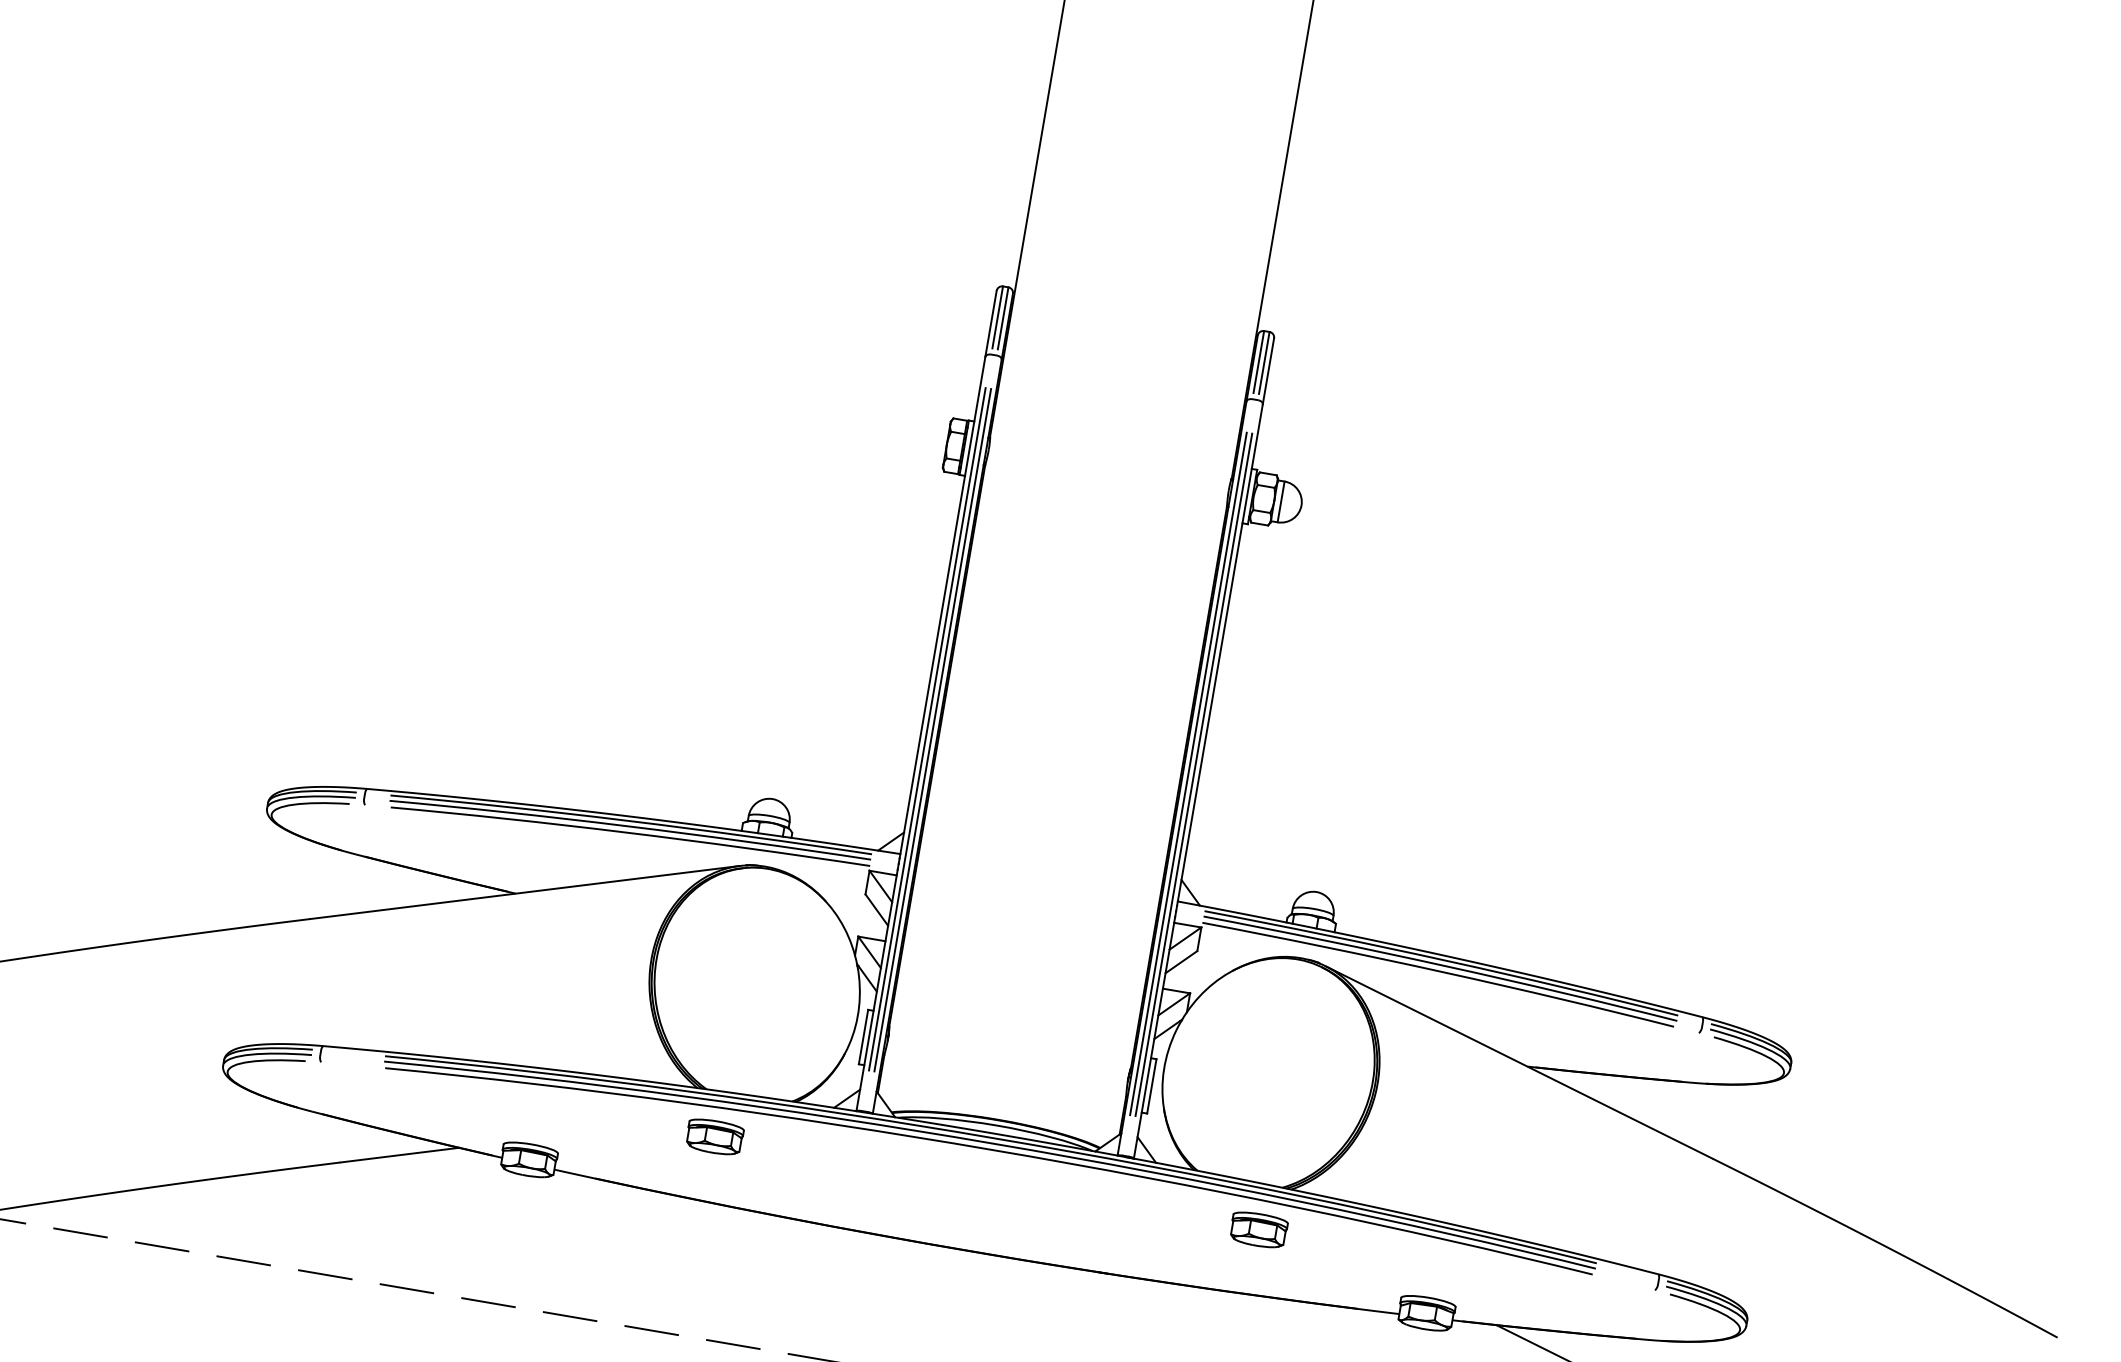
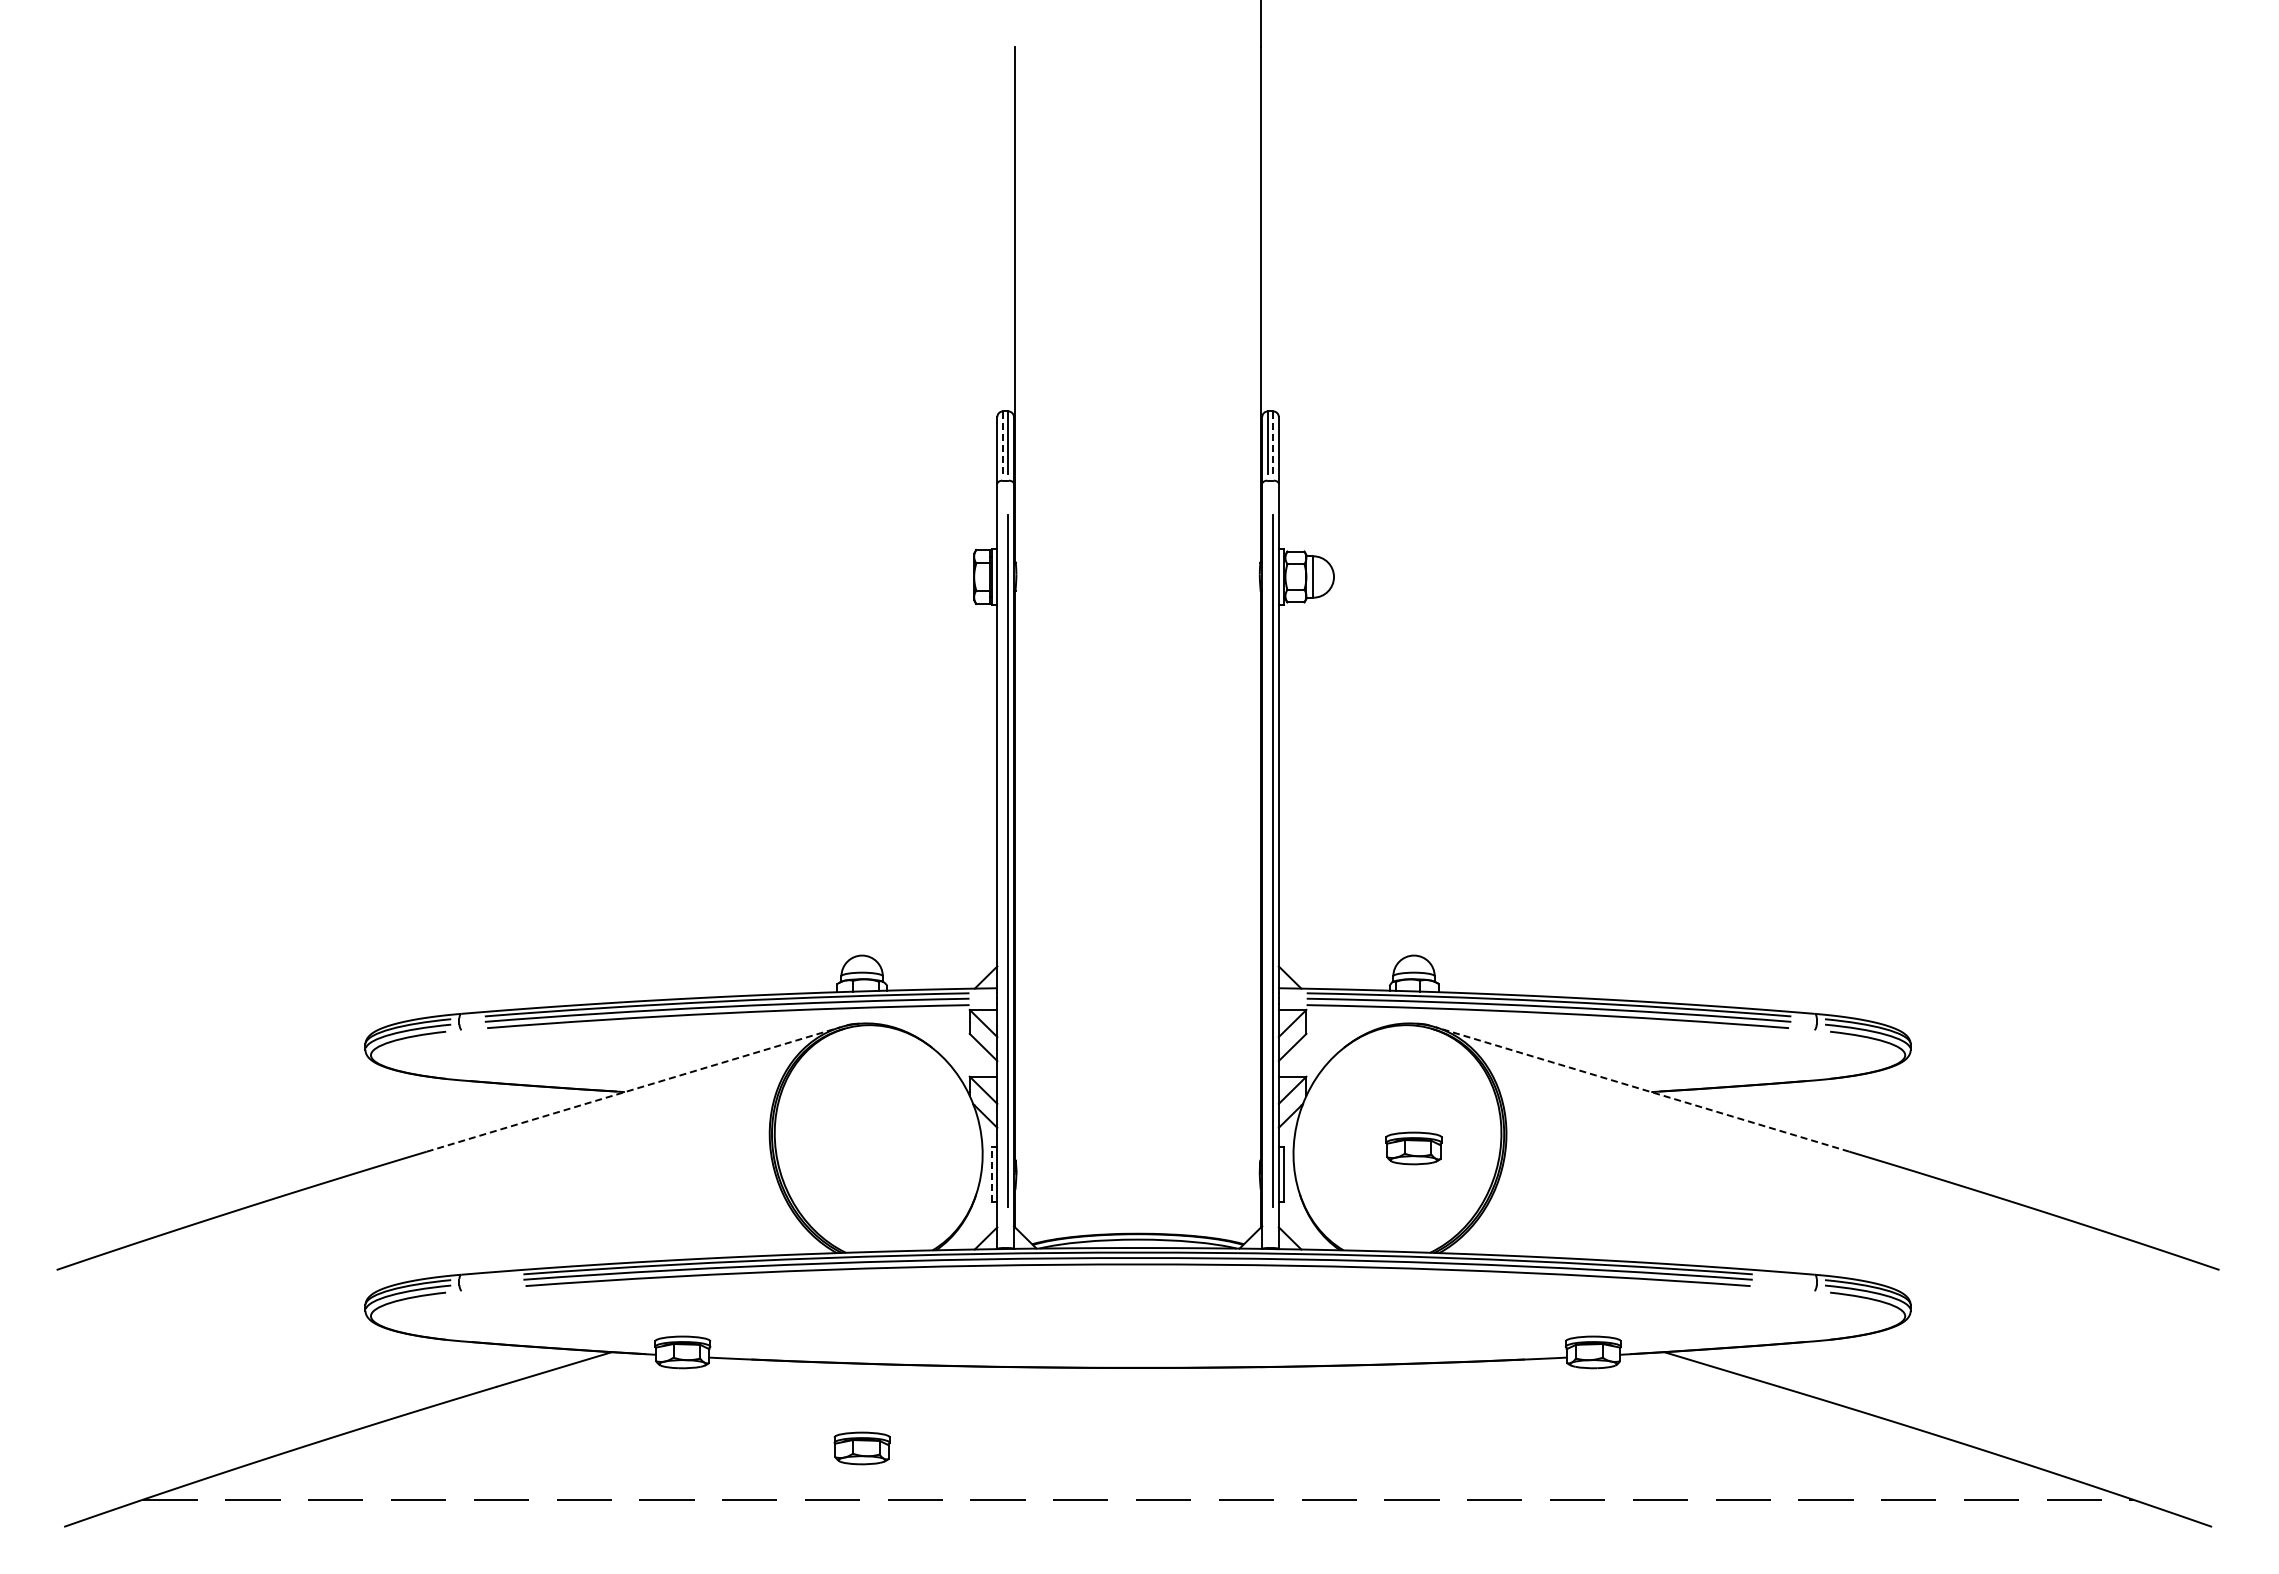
line: (997, 317) -> (1002, 443), solid -> dashed
line: (1264, 362) -> (1273, 442), solid -> dashed
line: (926, 728) -> (1002, 860), removed
line: (1188, 773) -> (1267, 860), removed
line: (525, 892) -> (634, 1089), solid -> dashed
line: (863, 1036) -> (991, 1174), solid -> dashed
line: (1519, 1062) -> (1642, 1089), solid -> dashed
part: (714, 1136) -> (861, 1448), moved
part: (1258, 1229) -> (1413, 1148), moved

